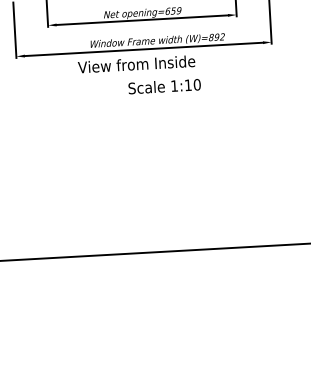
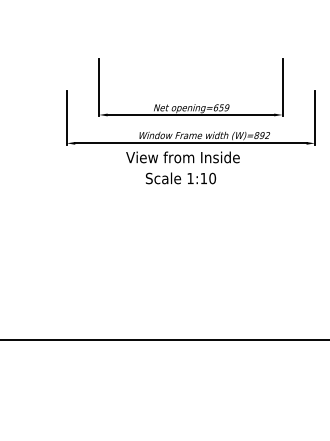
text: (165, 86) -> (181, 178), moved

